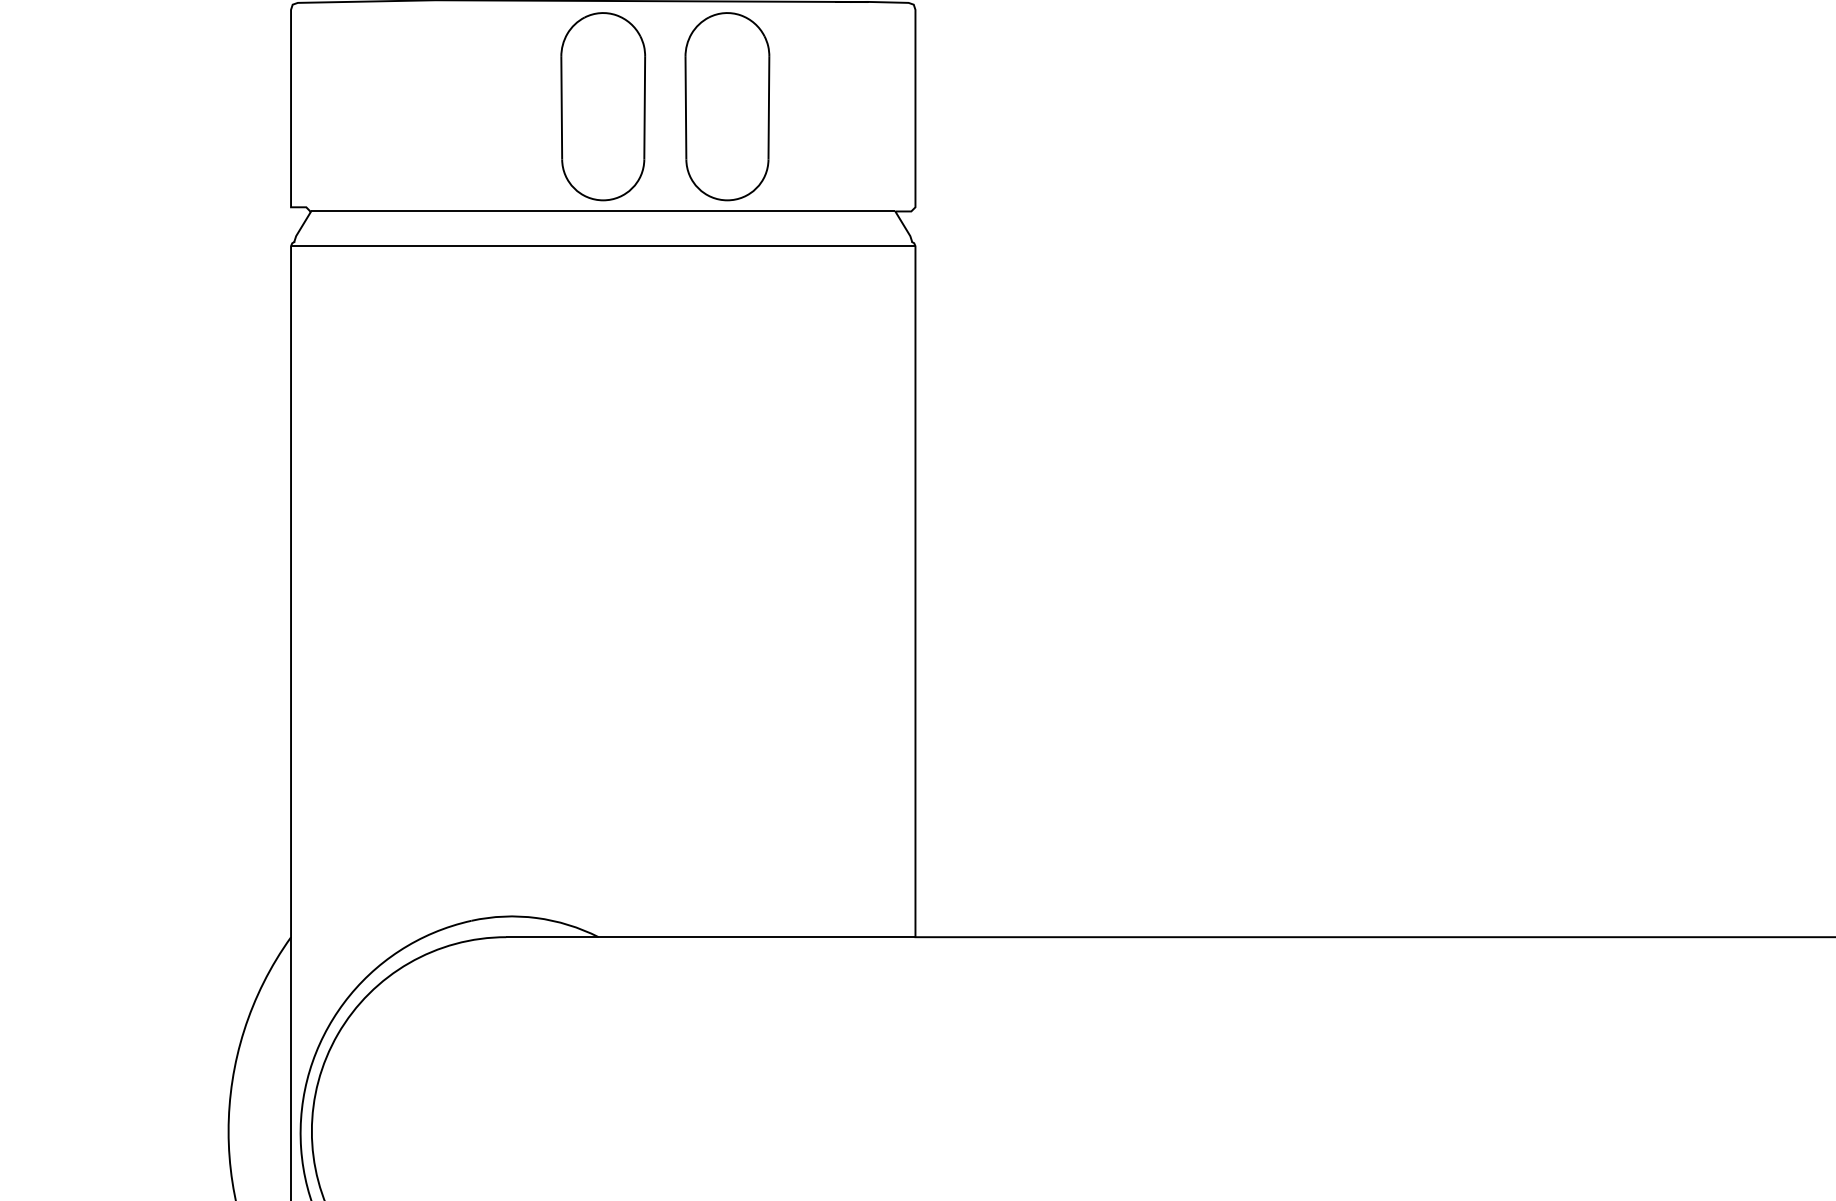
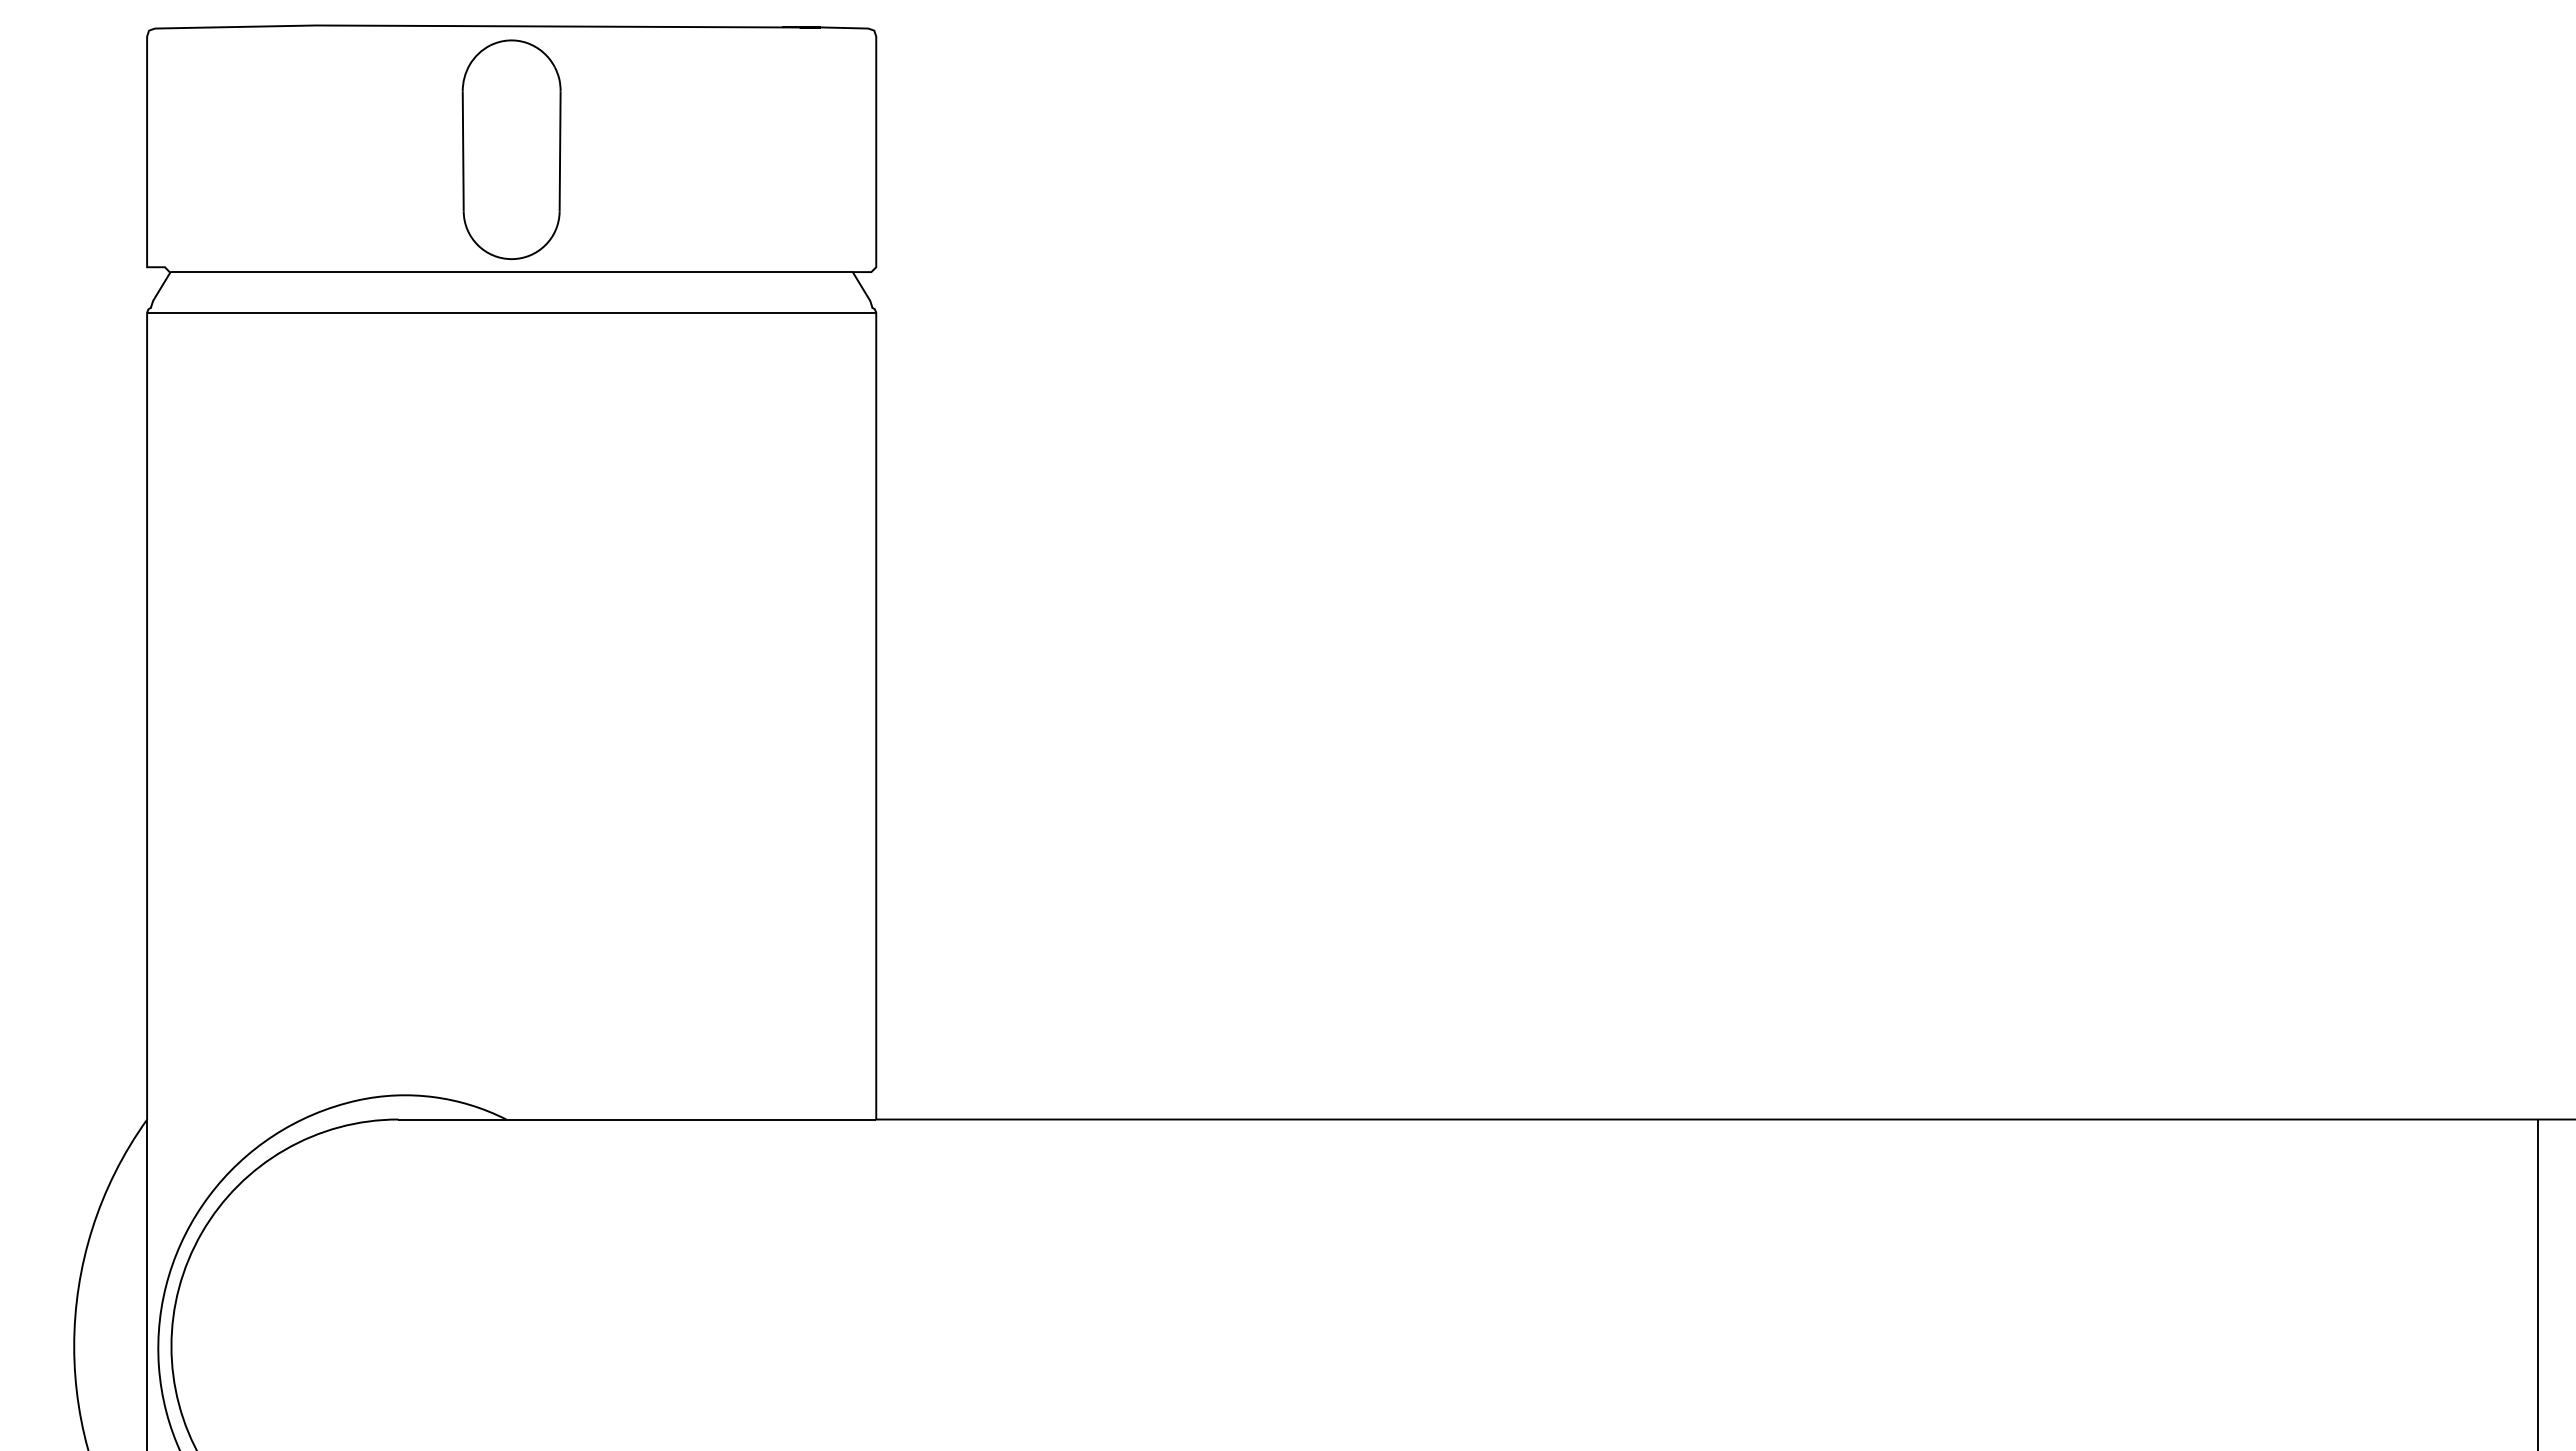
part: (727, 106) -> (656, 149), removed

